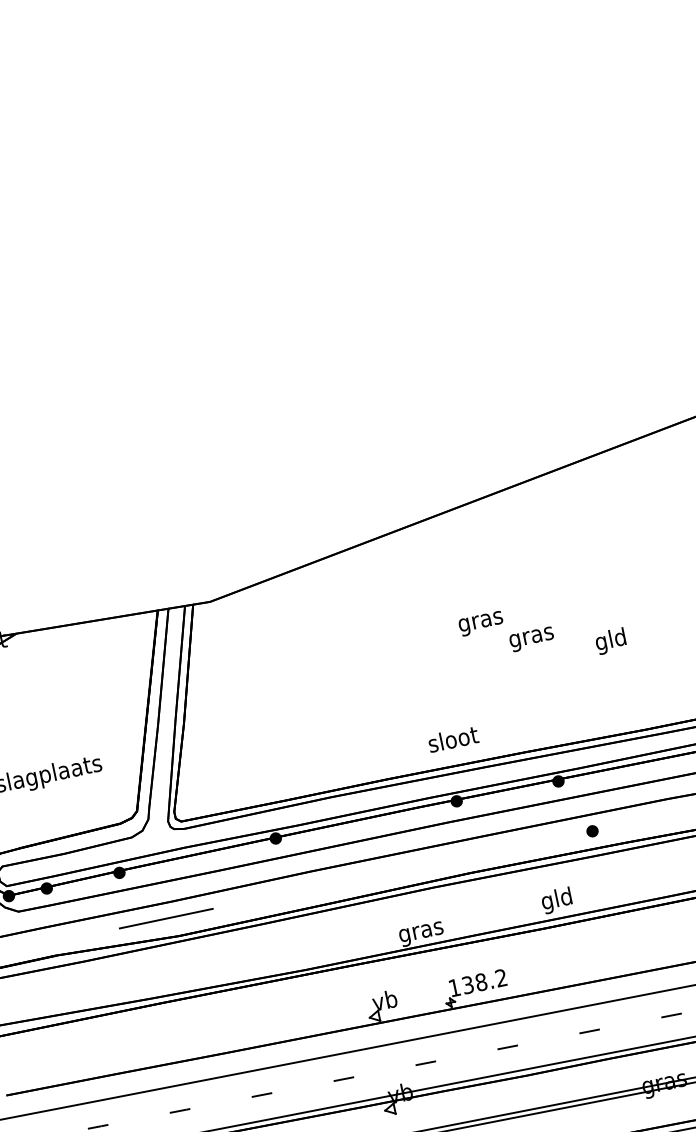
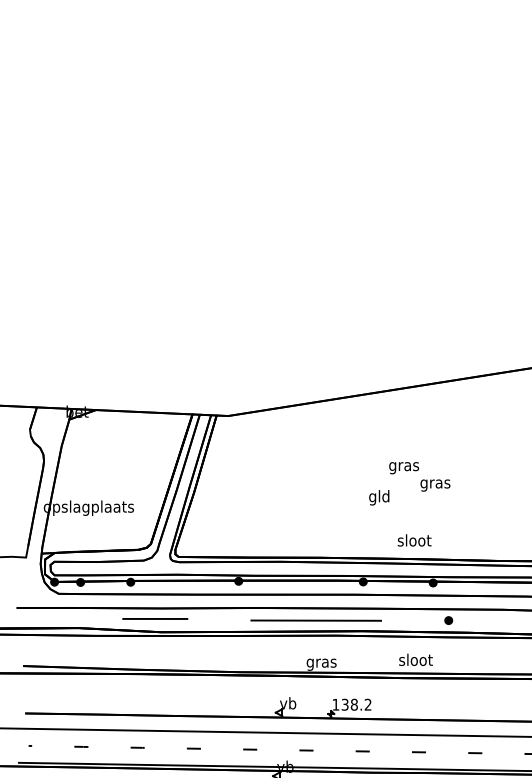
text: (611, 640) -> (379, 497), moved
text: (453, 739) -> (414, 540), moved
line: (400, 871) -> (316, 620), added
text: (556, 900) -> (415, 661), gld -> sloot

